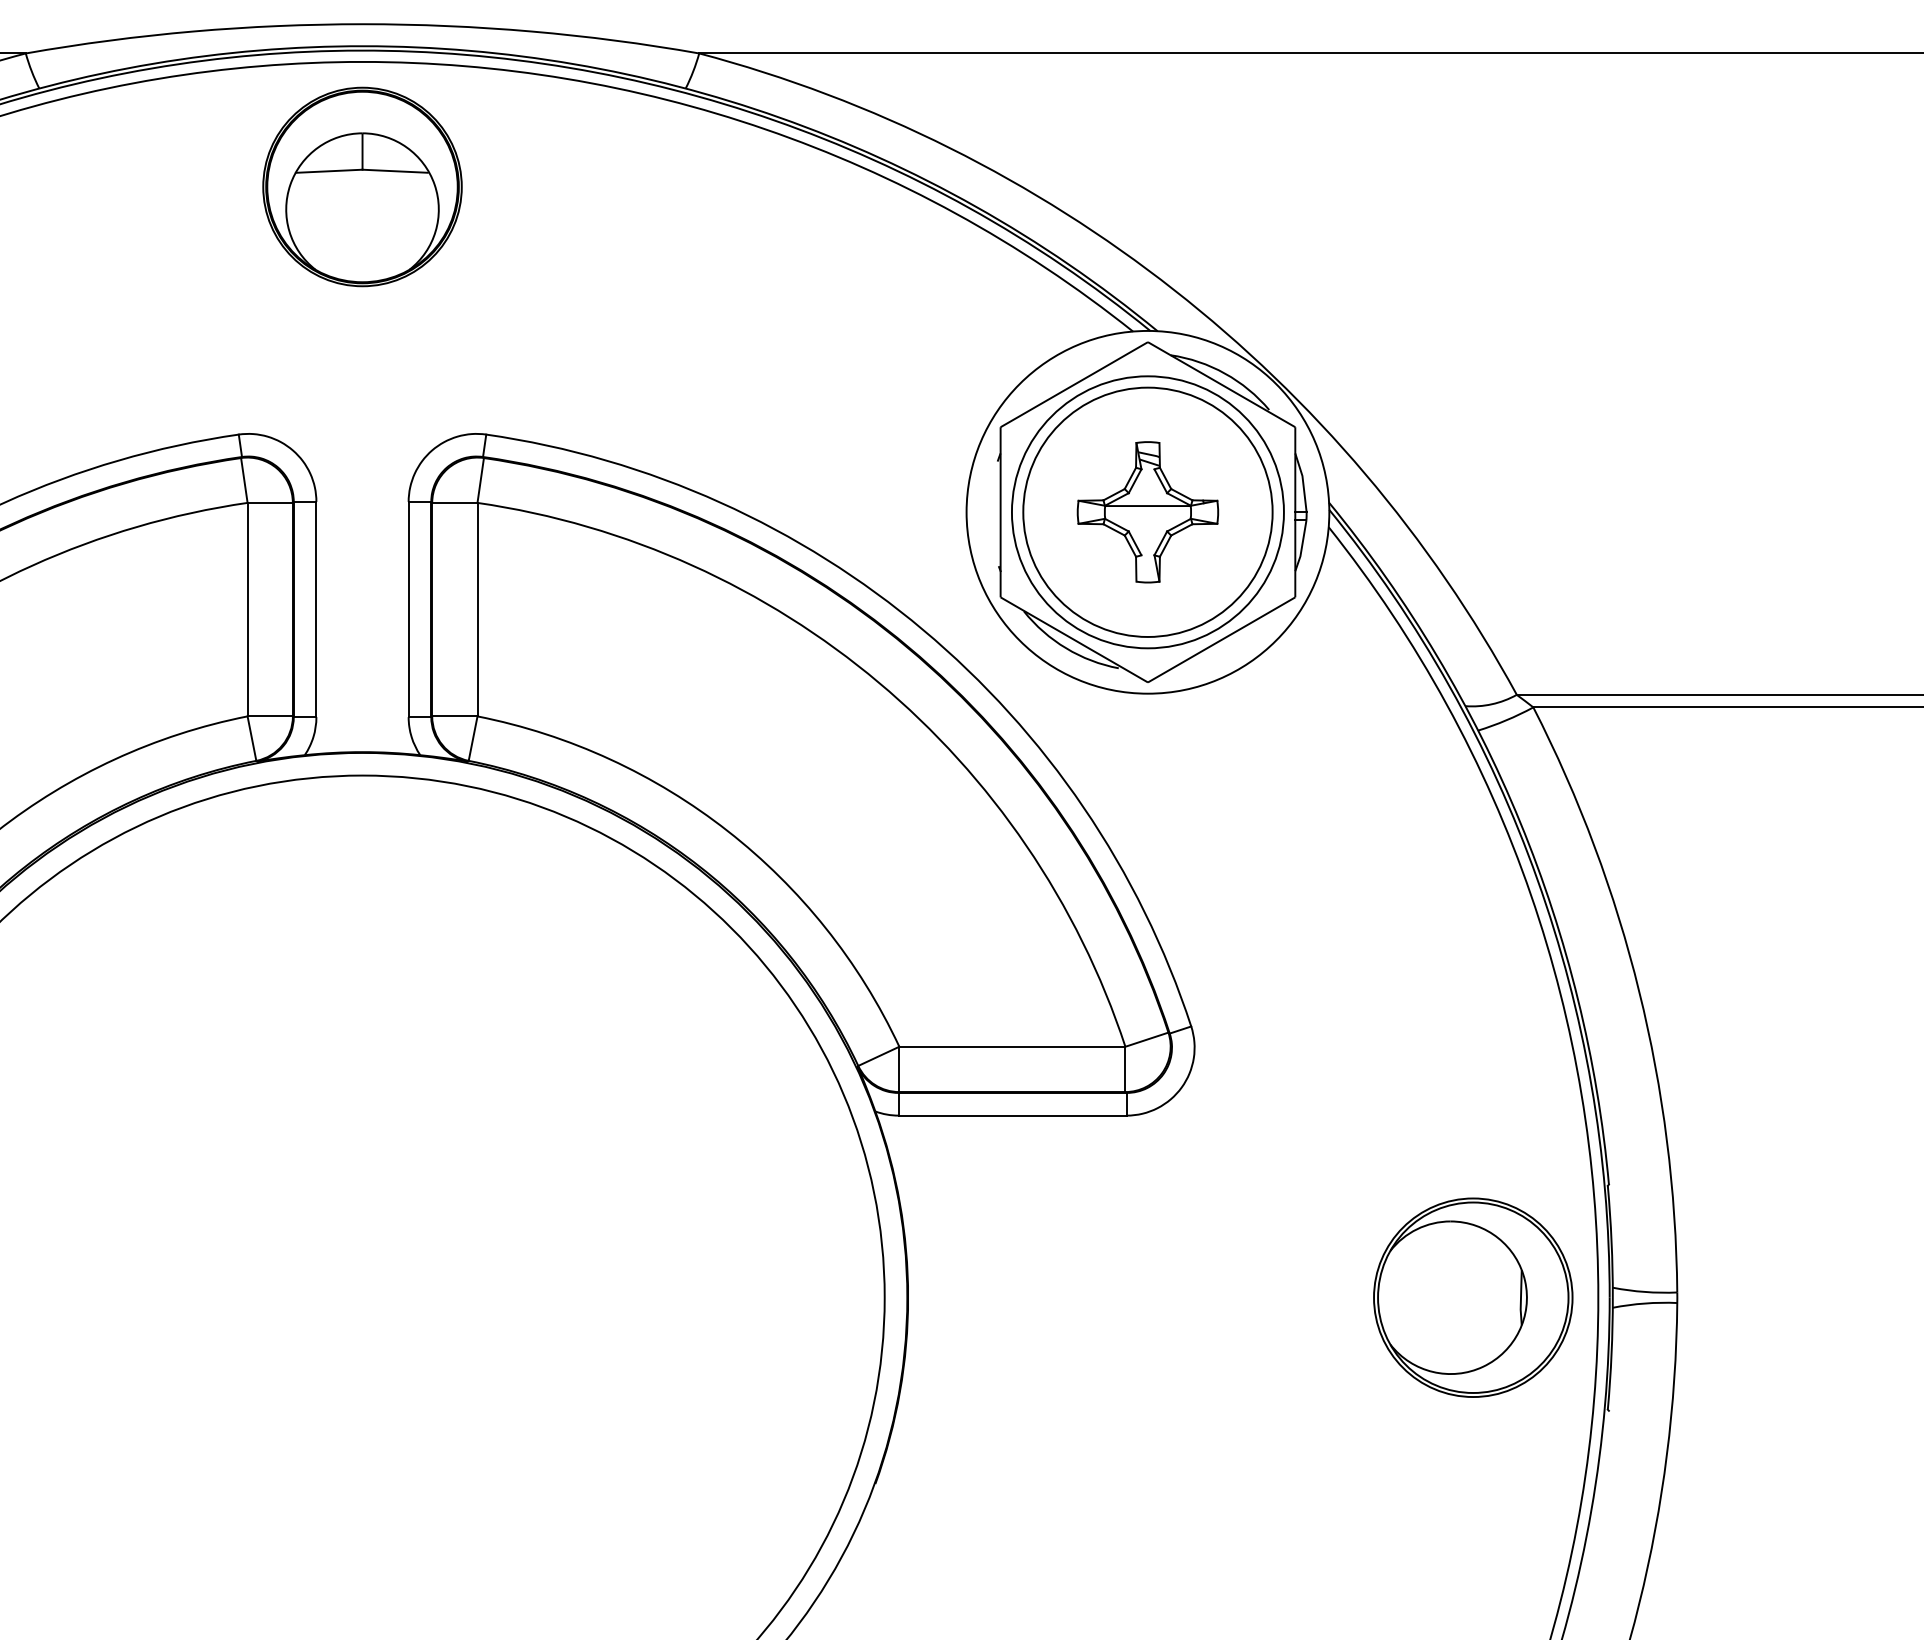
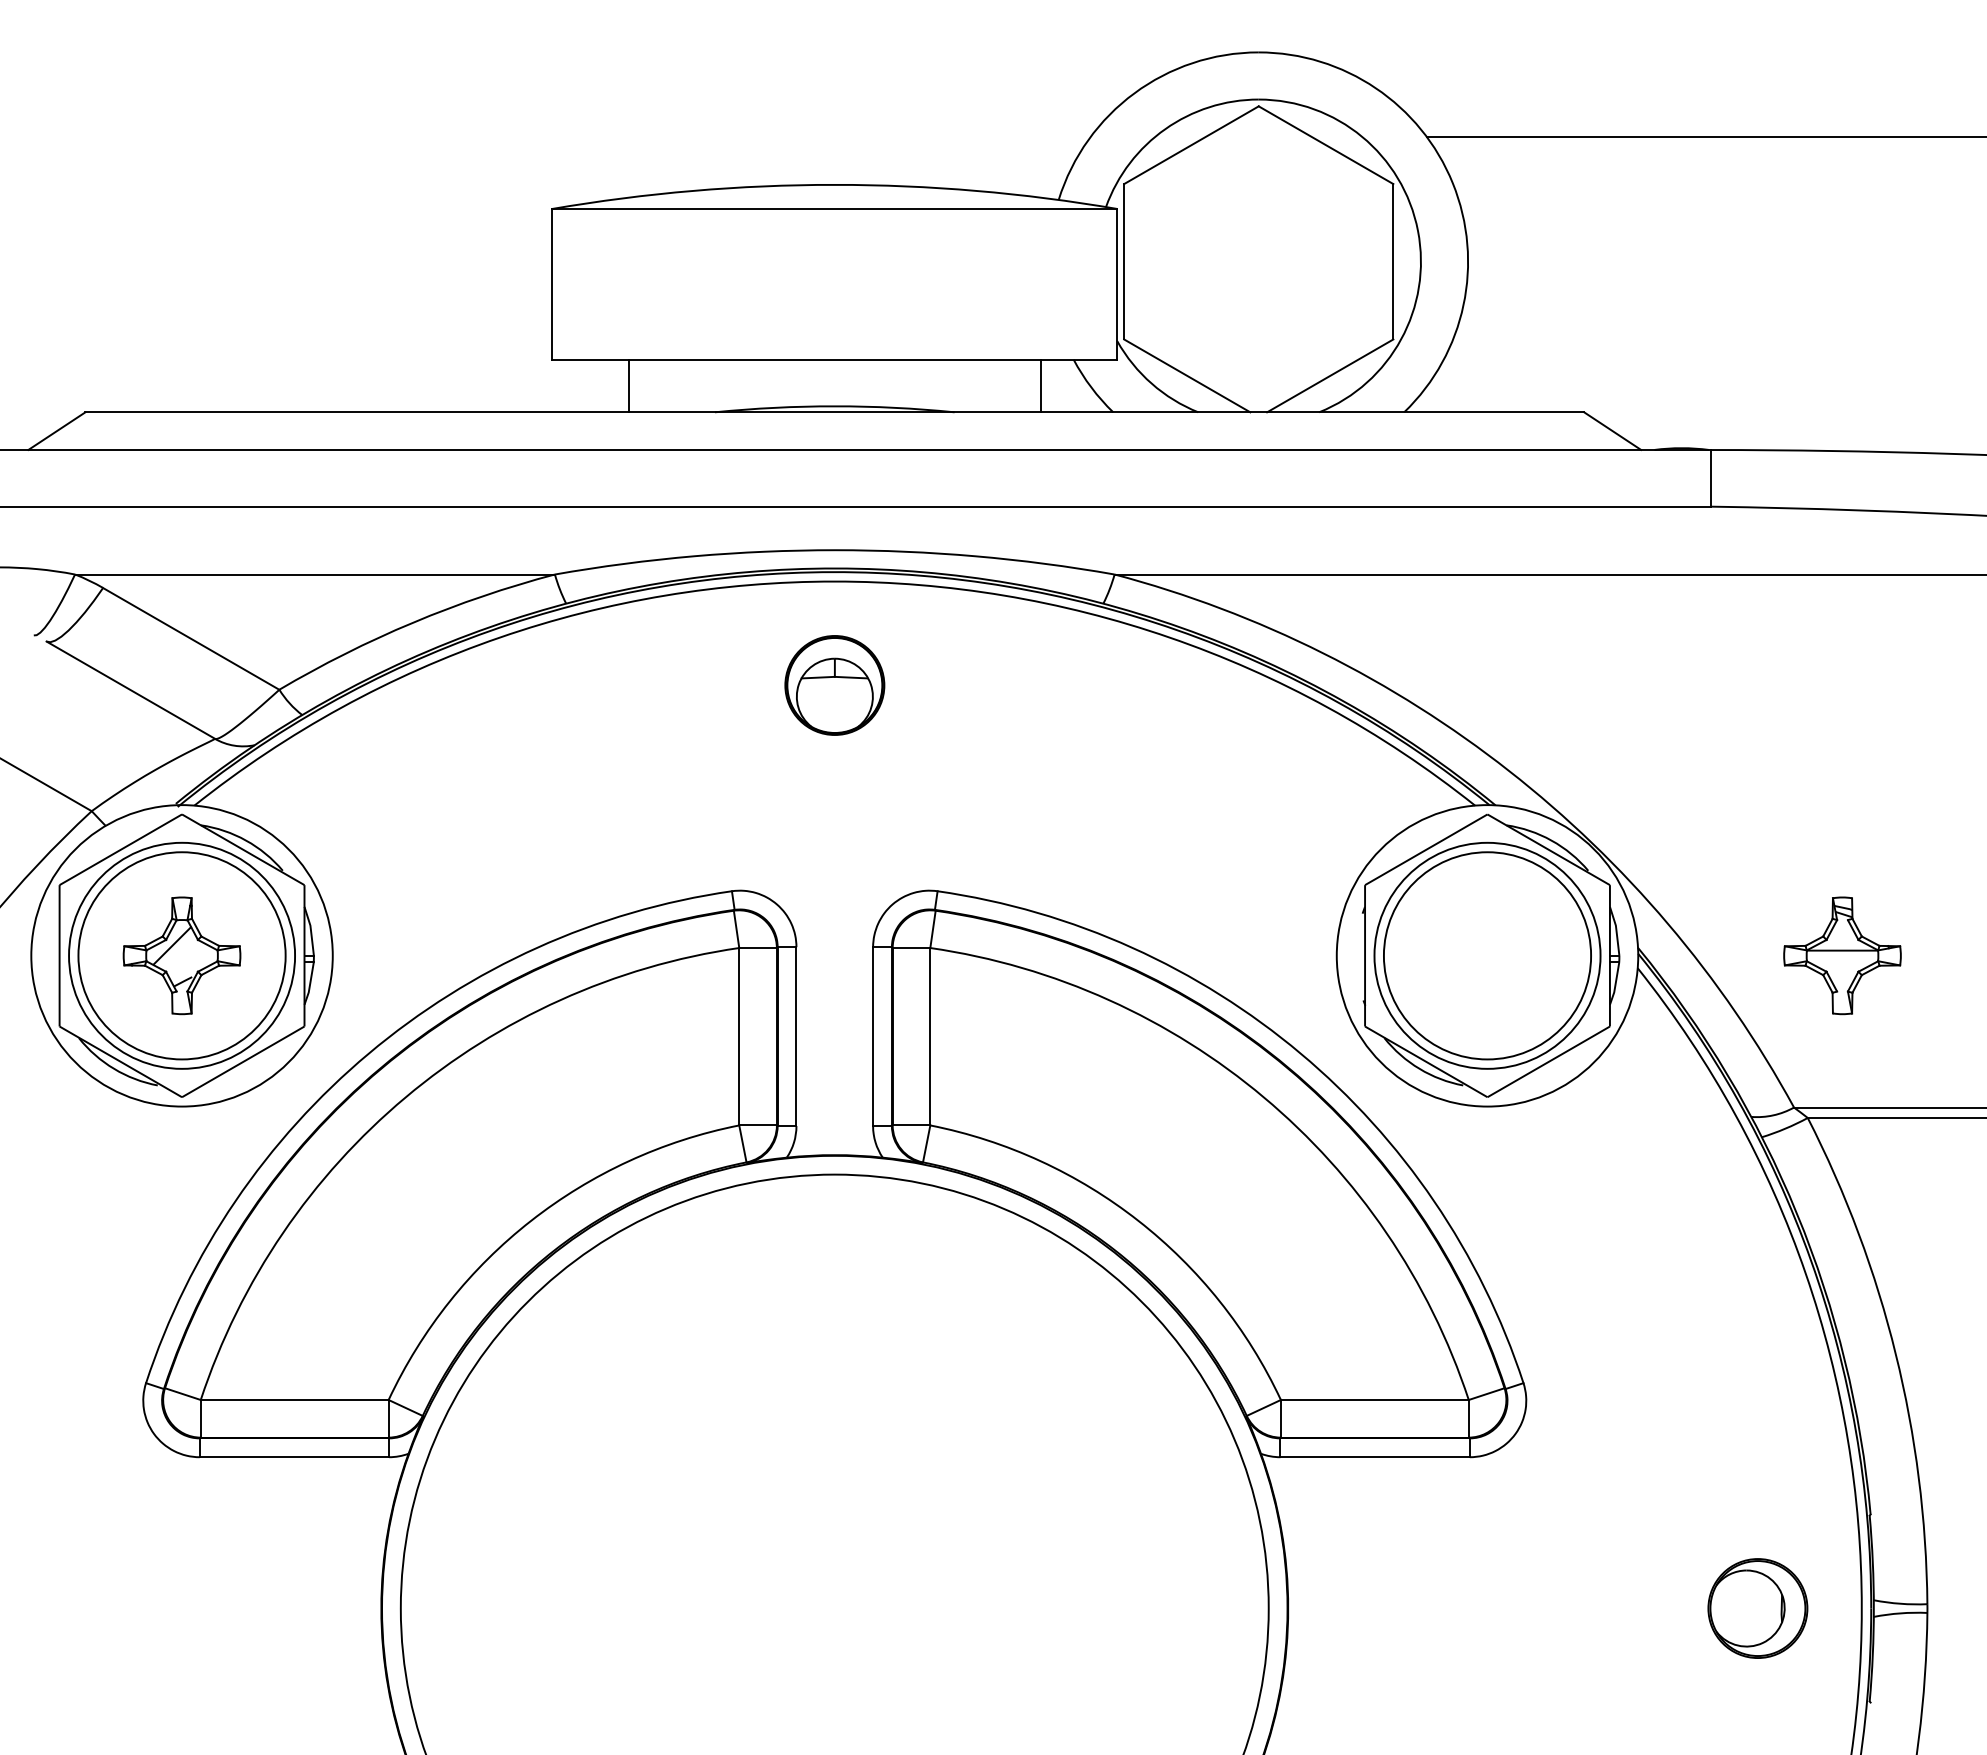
part: (362, 187) -> (834, 685), size x0.6
part: (1147, 511) -> (1842, 955), moved
part: (1472, 1297) -> (1757, 1608), size x0.6

